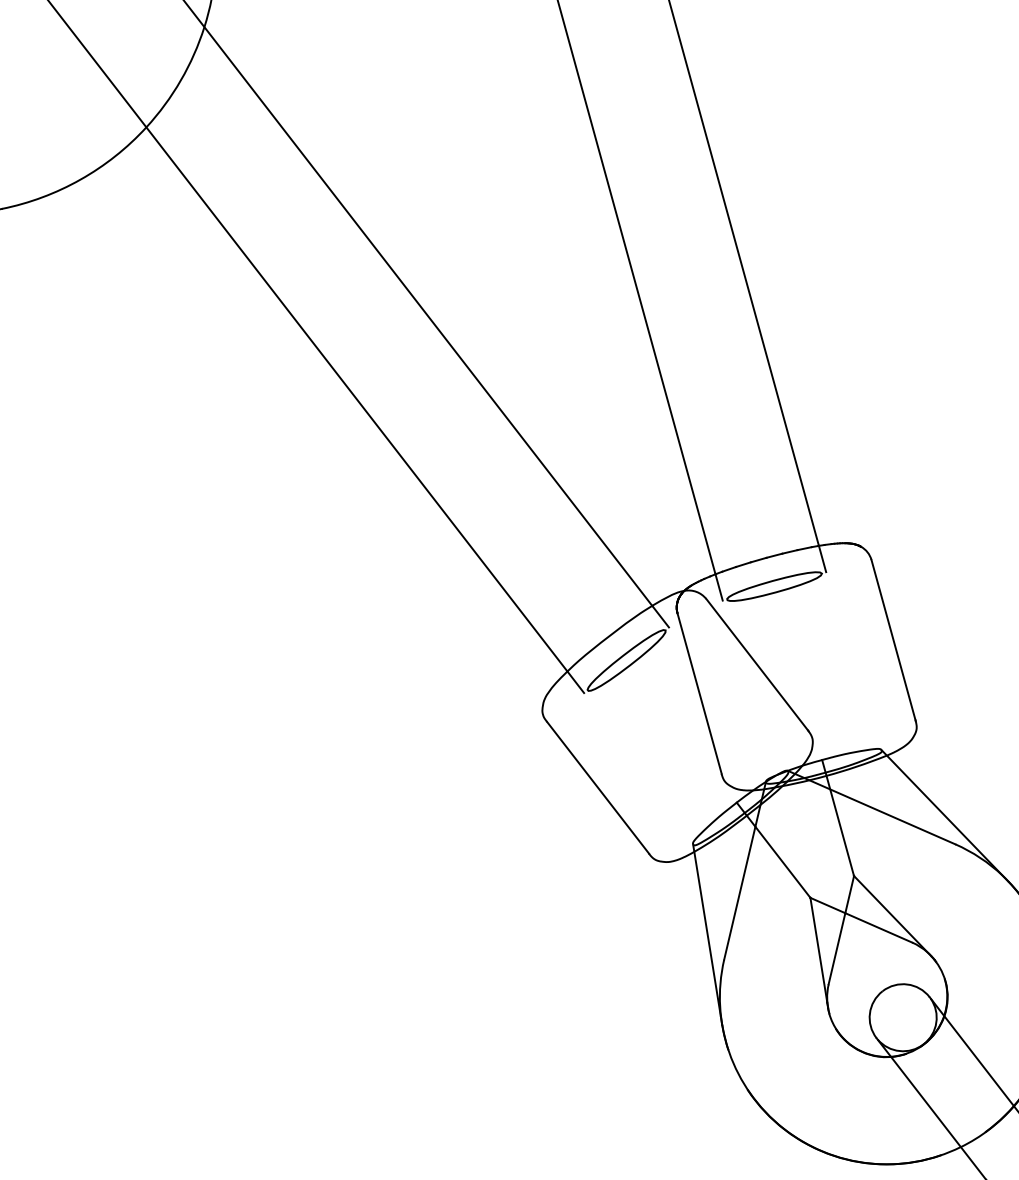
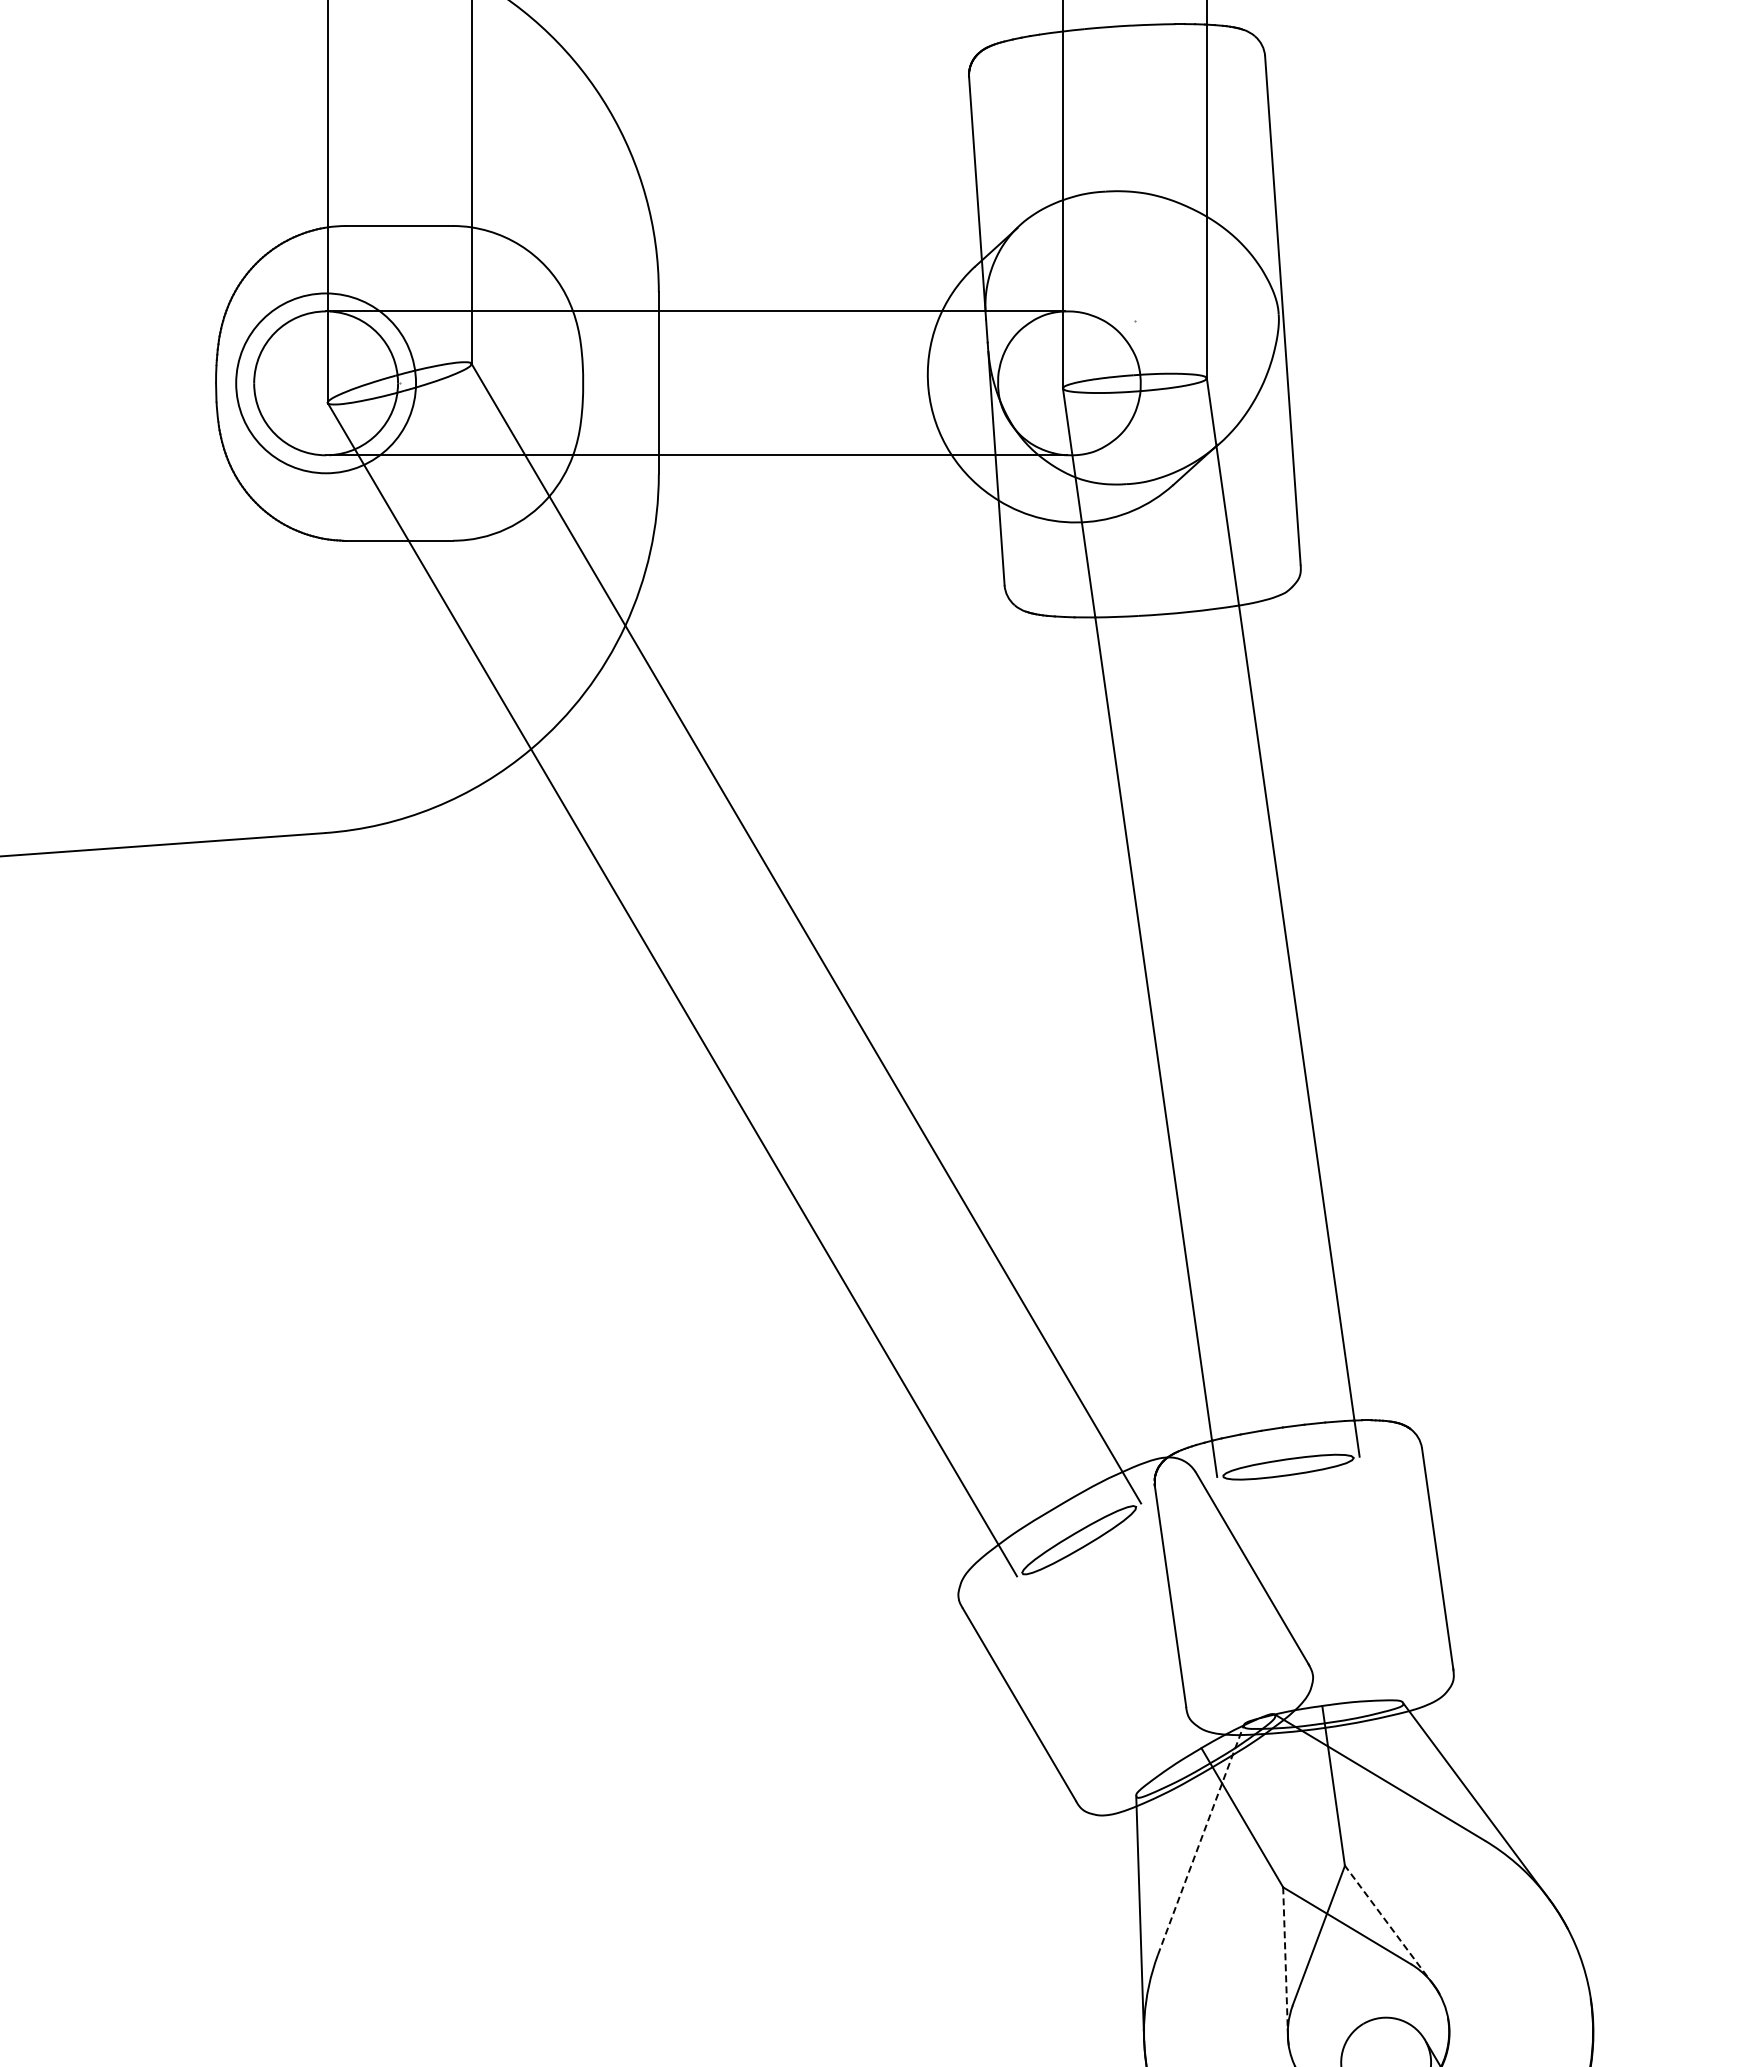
line: (744, 871) -> (1200, 1840), solid -> dashed
line: (892, 916) -> (1389, 1925), solid -> dashed
line: (818, 950) -> (1285, 1958), solid -> dashed

